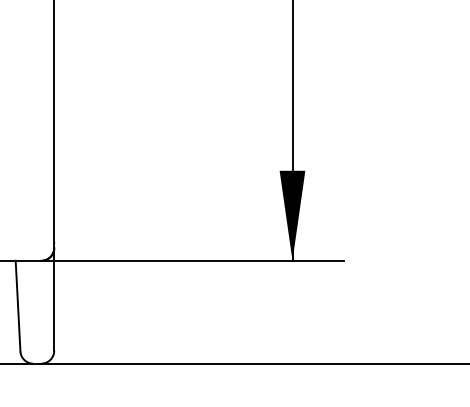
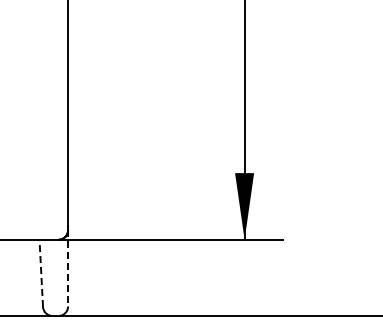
line: (54, 299) -> (68, 268), solid -> dashed
line: (18, 306) -> (41, 273), solid -> dashed

